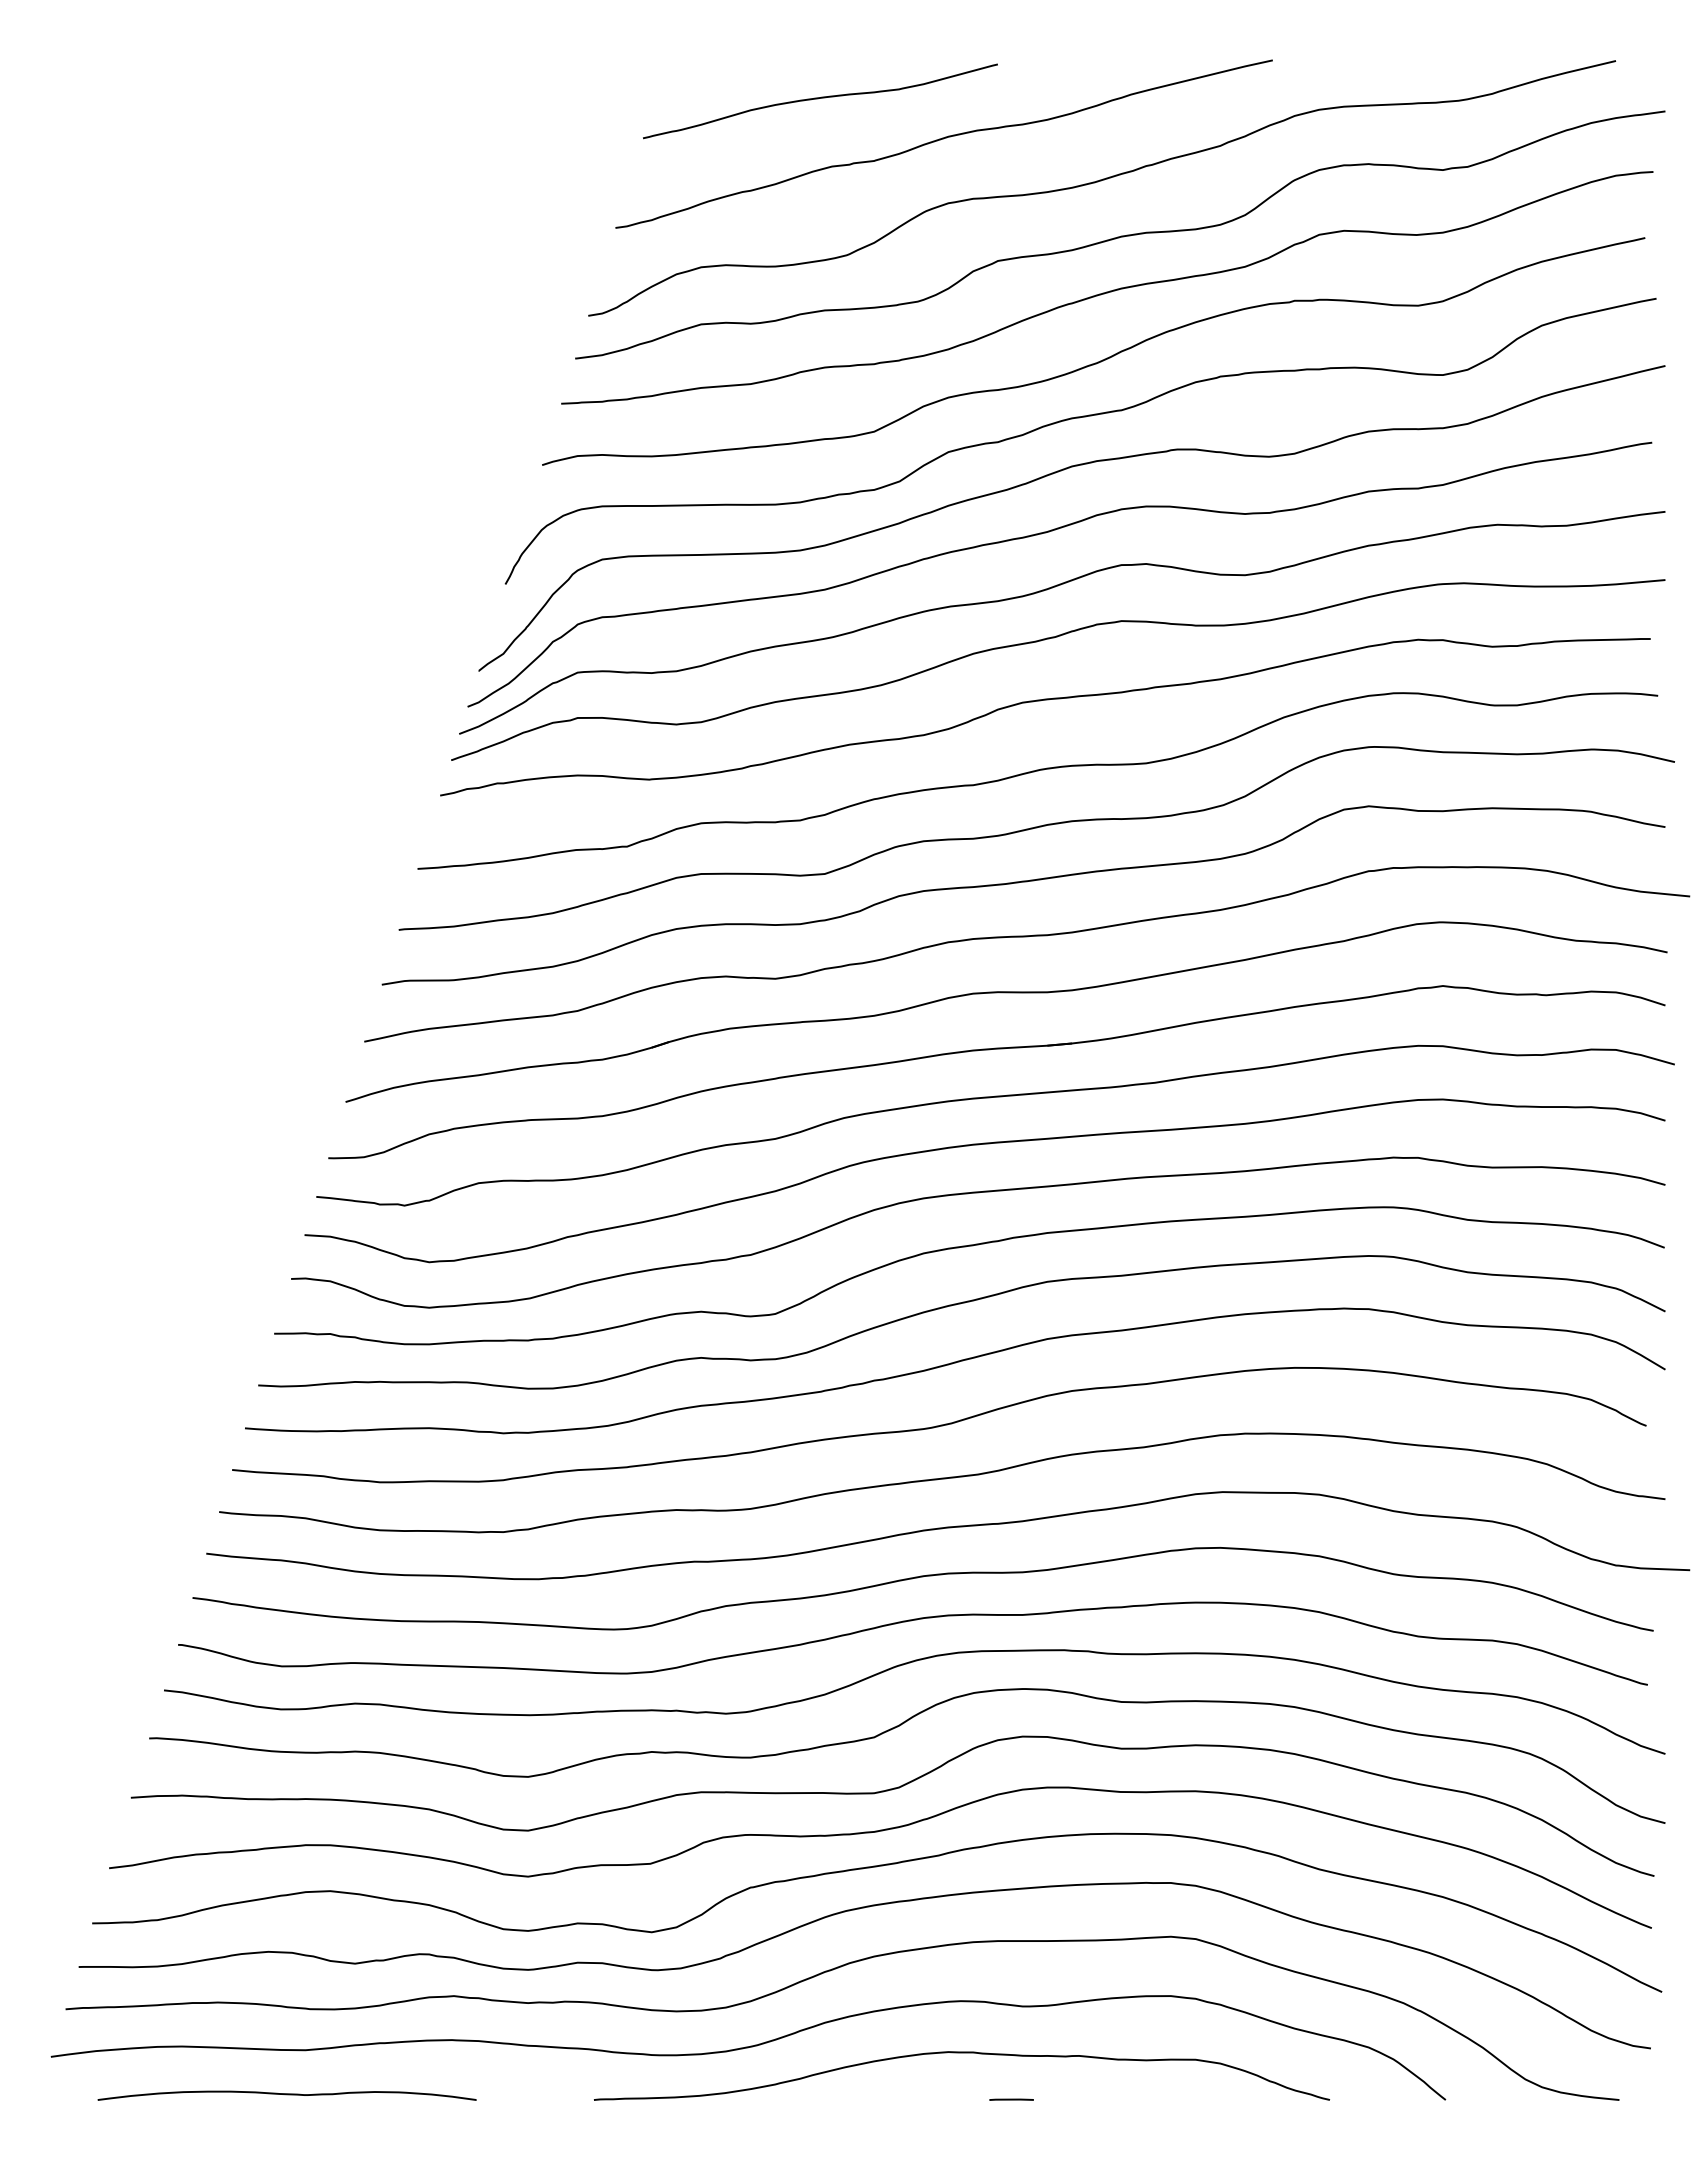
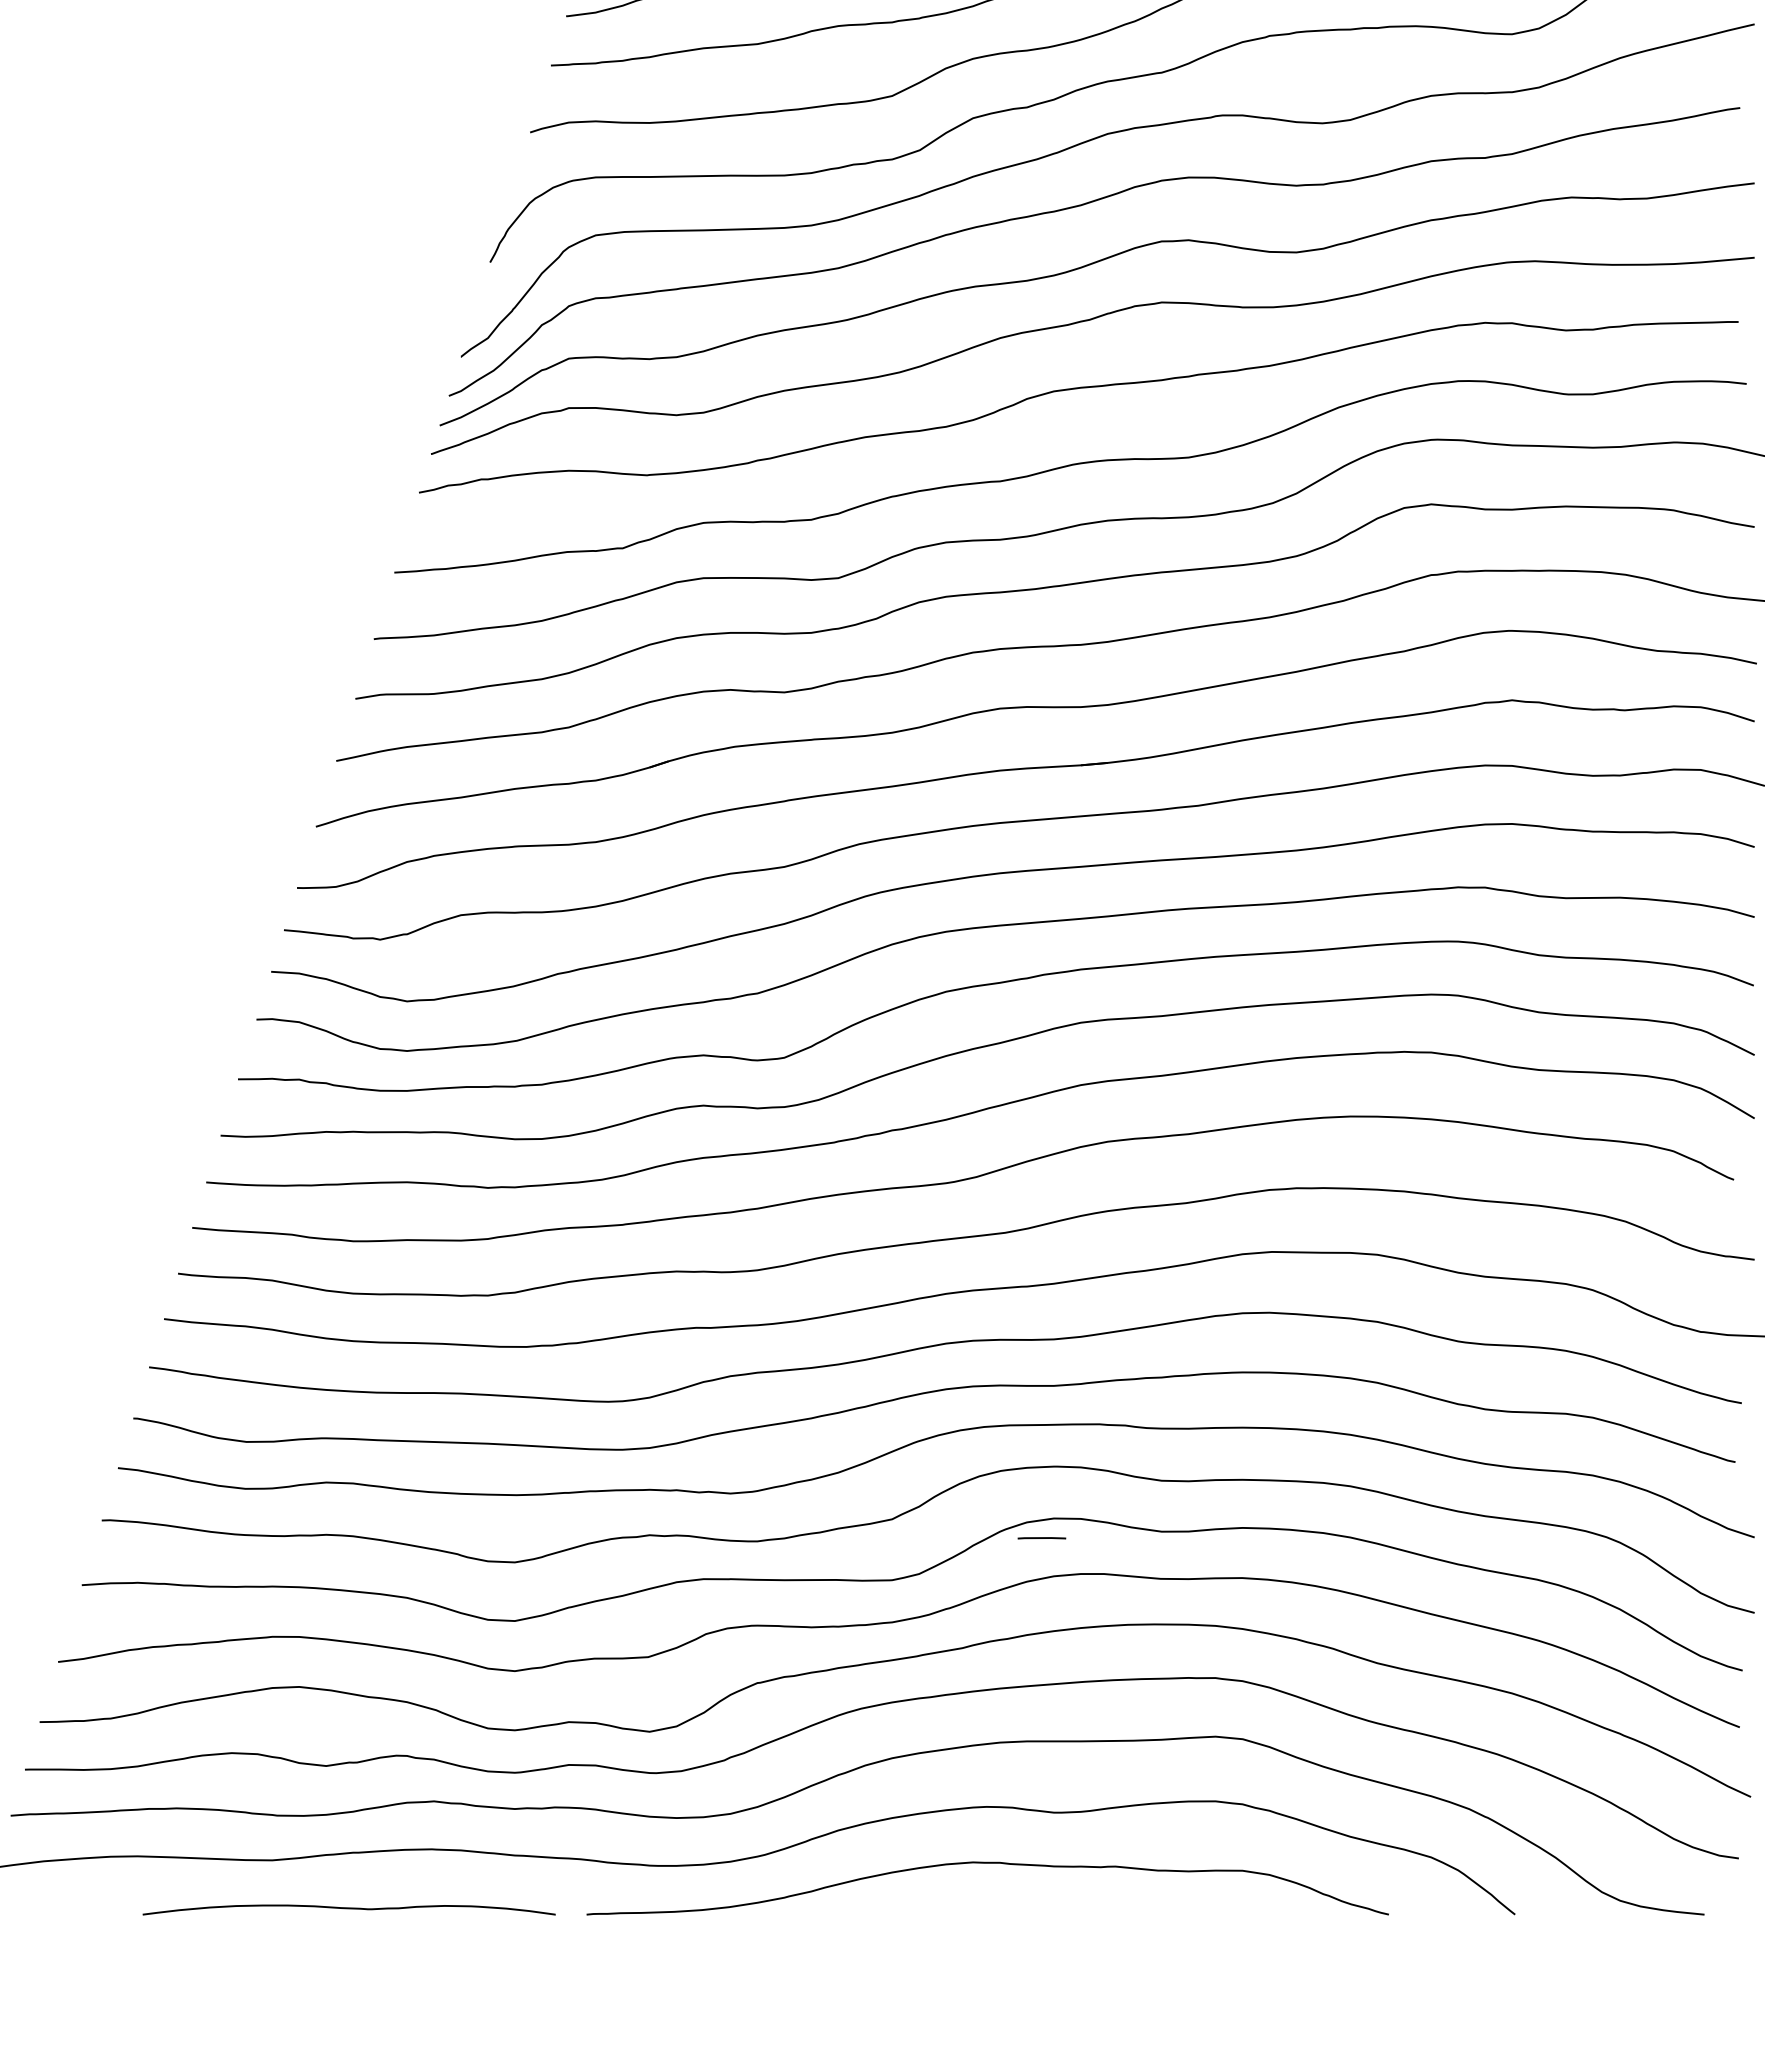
curve: (286, 2095) -> (348, 1909), moved
line: (1011, 2099) -> (1041, 1537), moved

